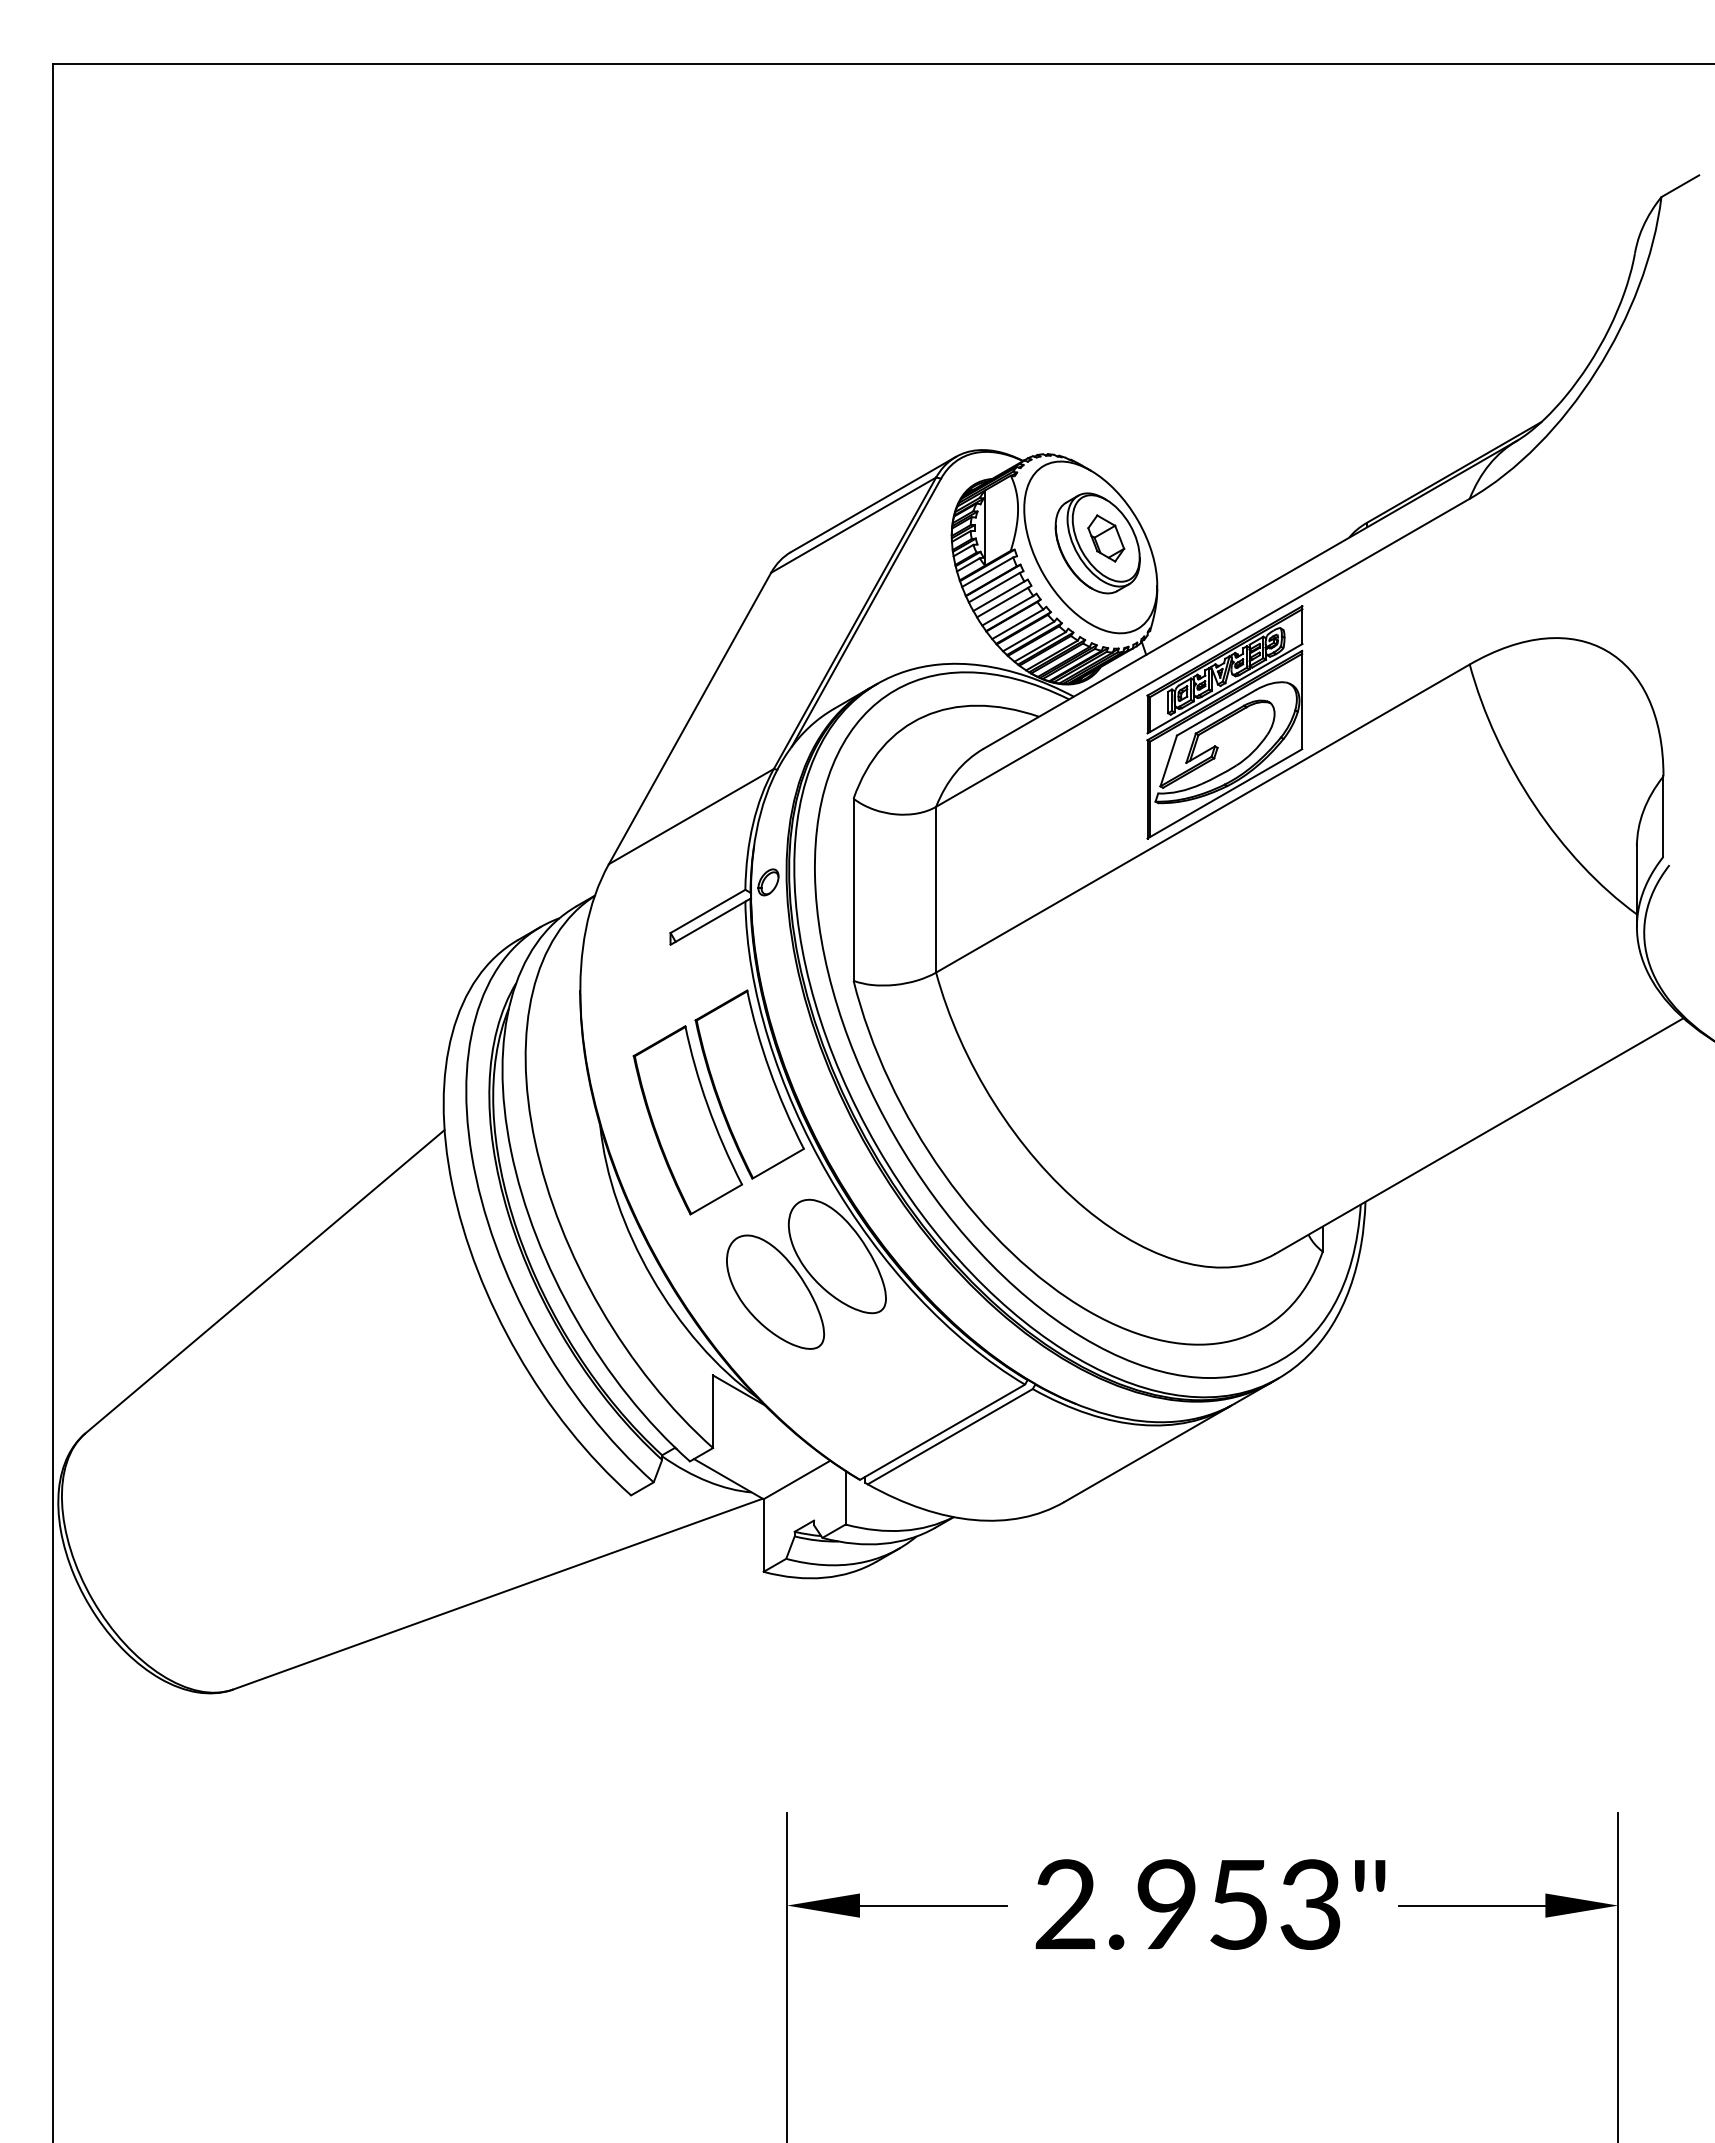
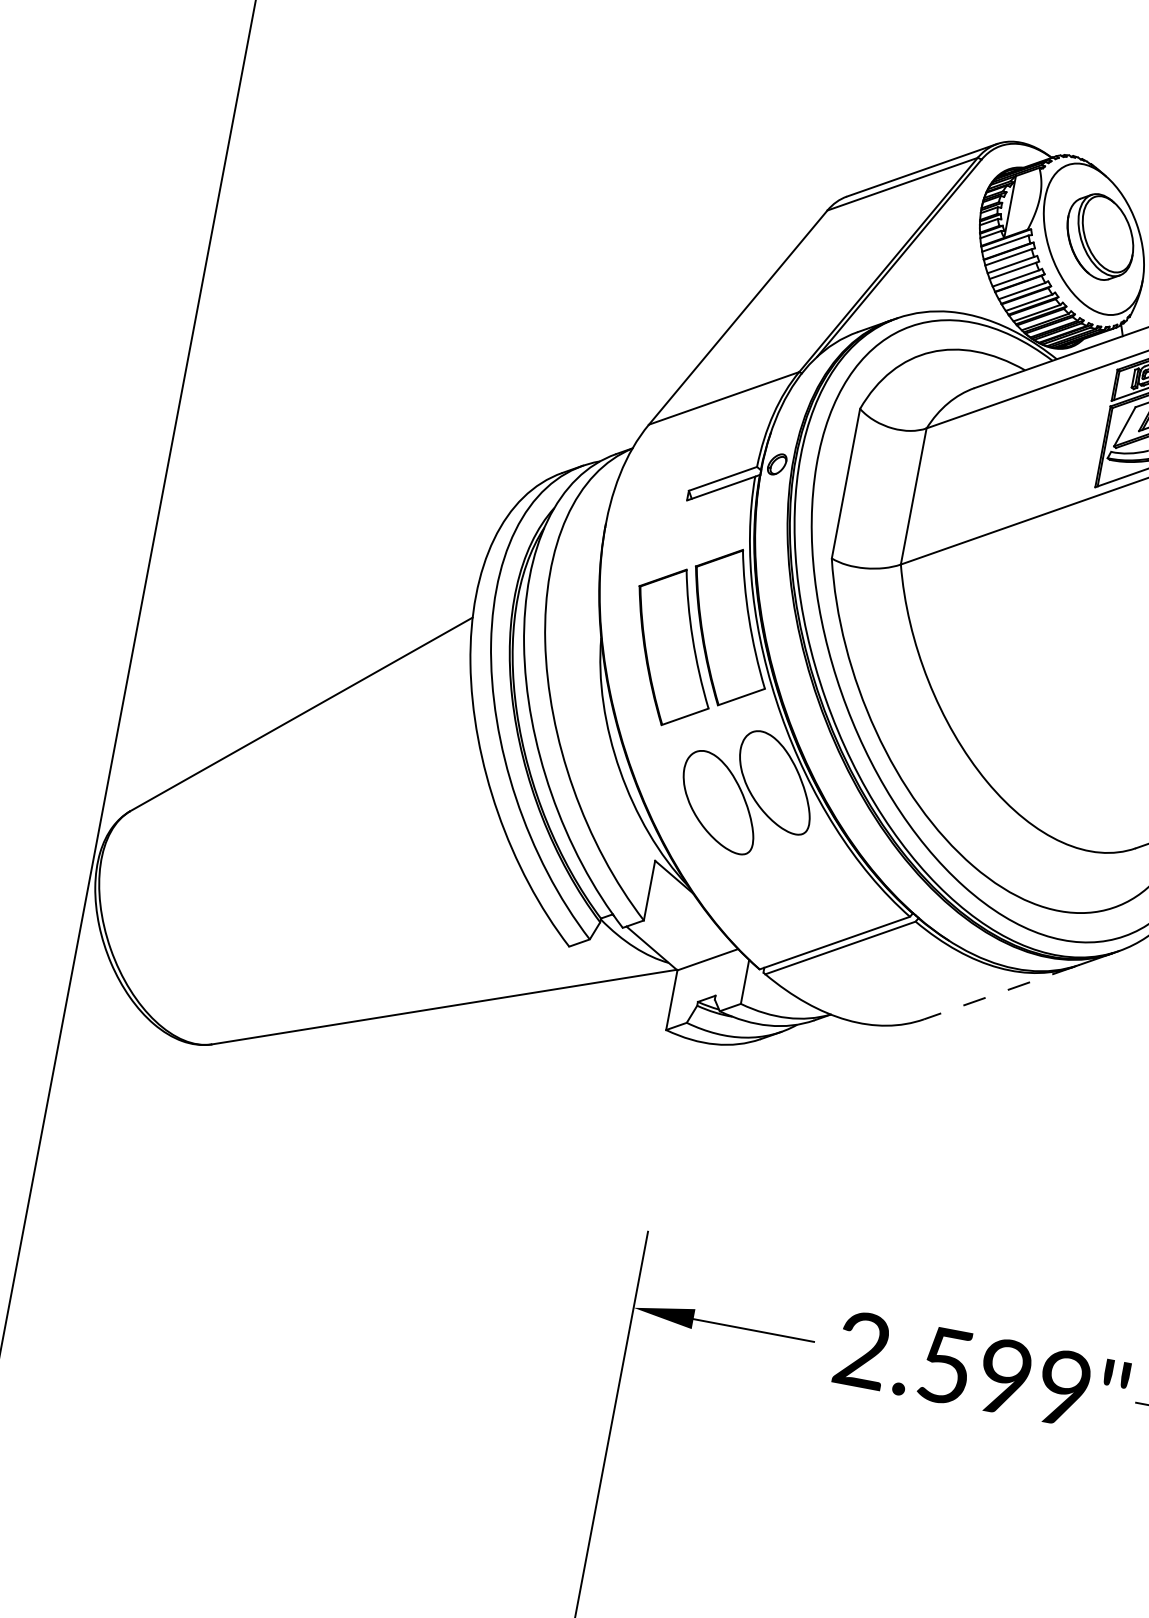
part: (1106, 538) -> (1108, 234), removed
line: (1146, 1454) -> (998, 993), solid -> dashed
text: (1238, 1904) -> (1004, 1376), 2.953" -> 2.599"

